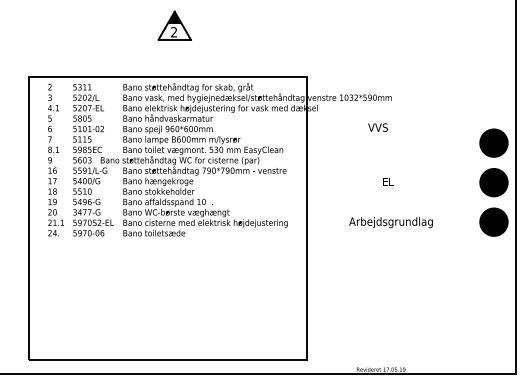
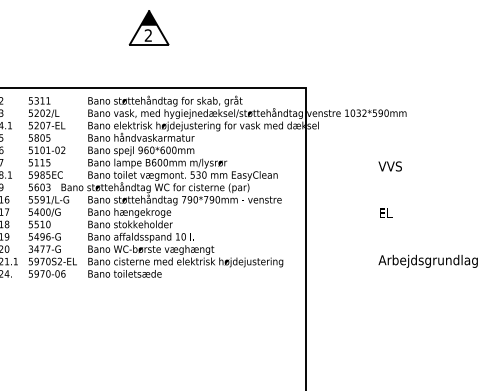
text: (377, 127) -> (389, 166), moved
text: (388, 181) -> (386, 212), moved
text: (390, 222) -> (427, 261), moved

